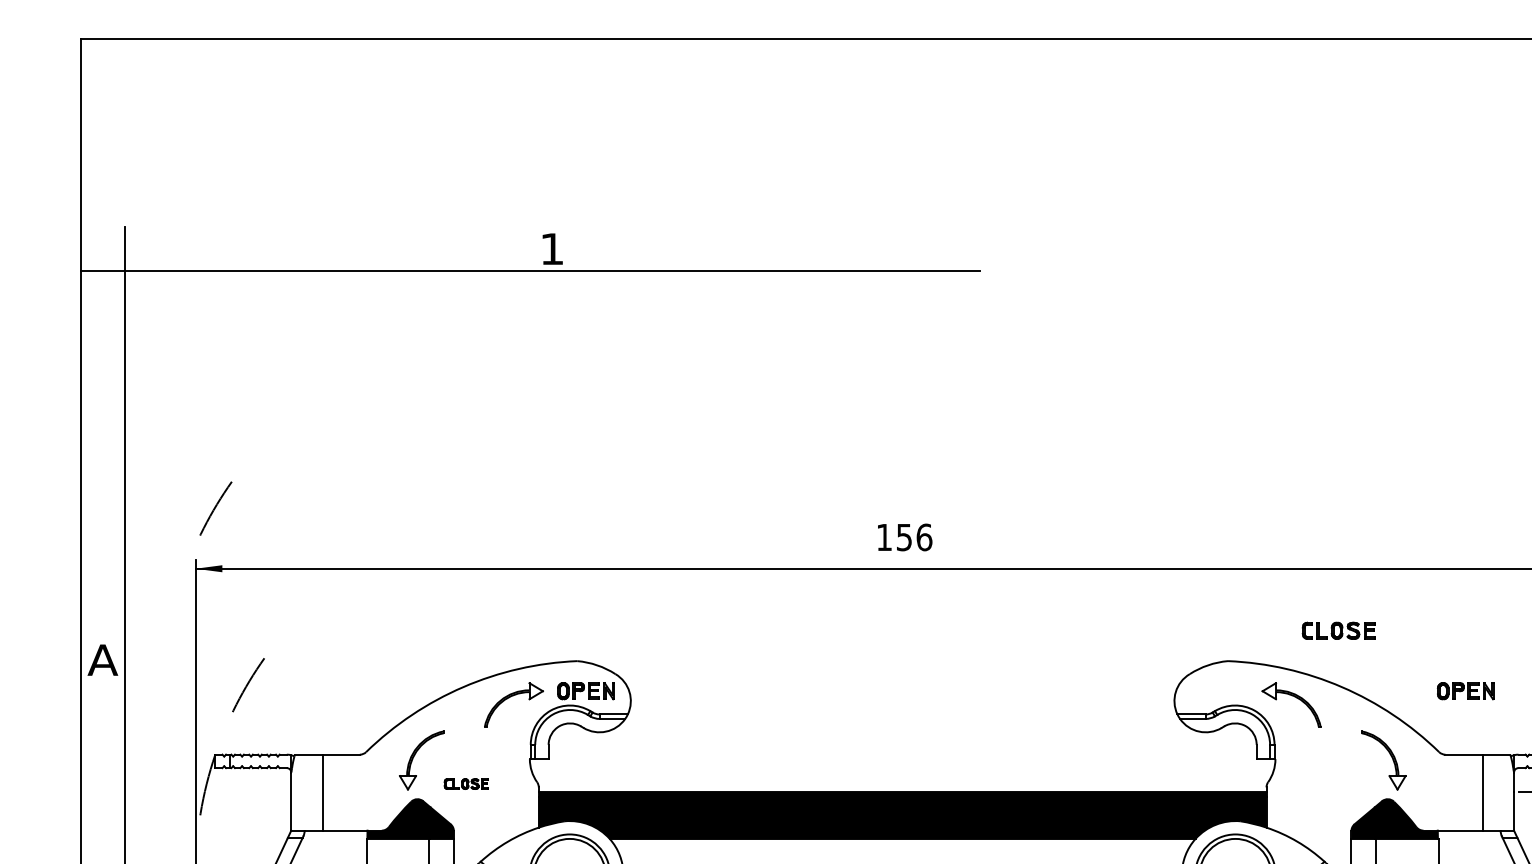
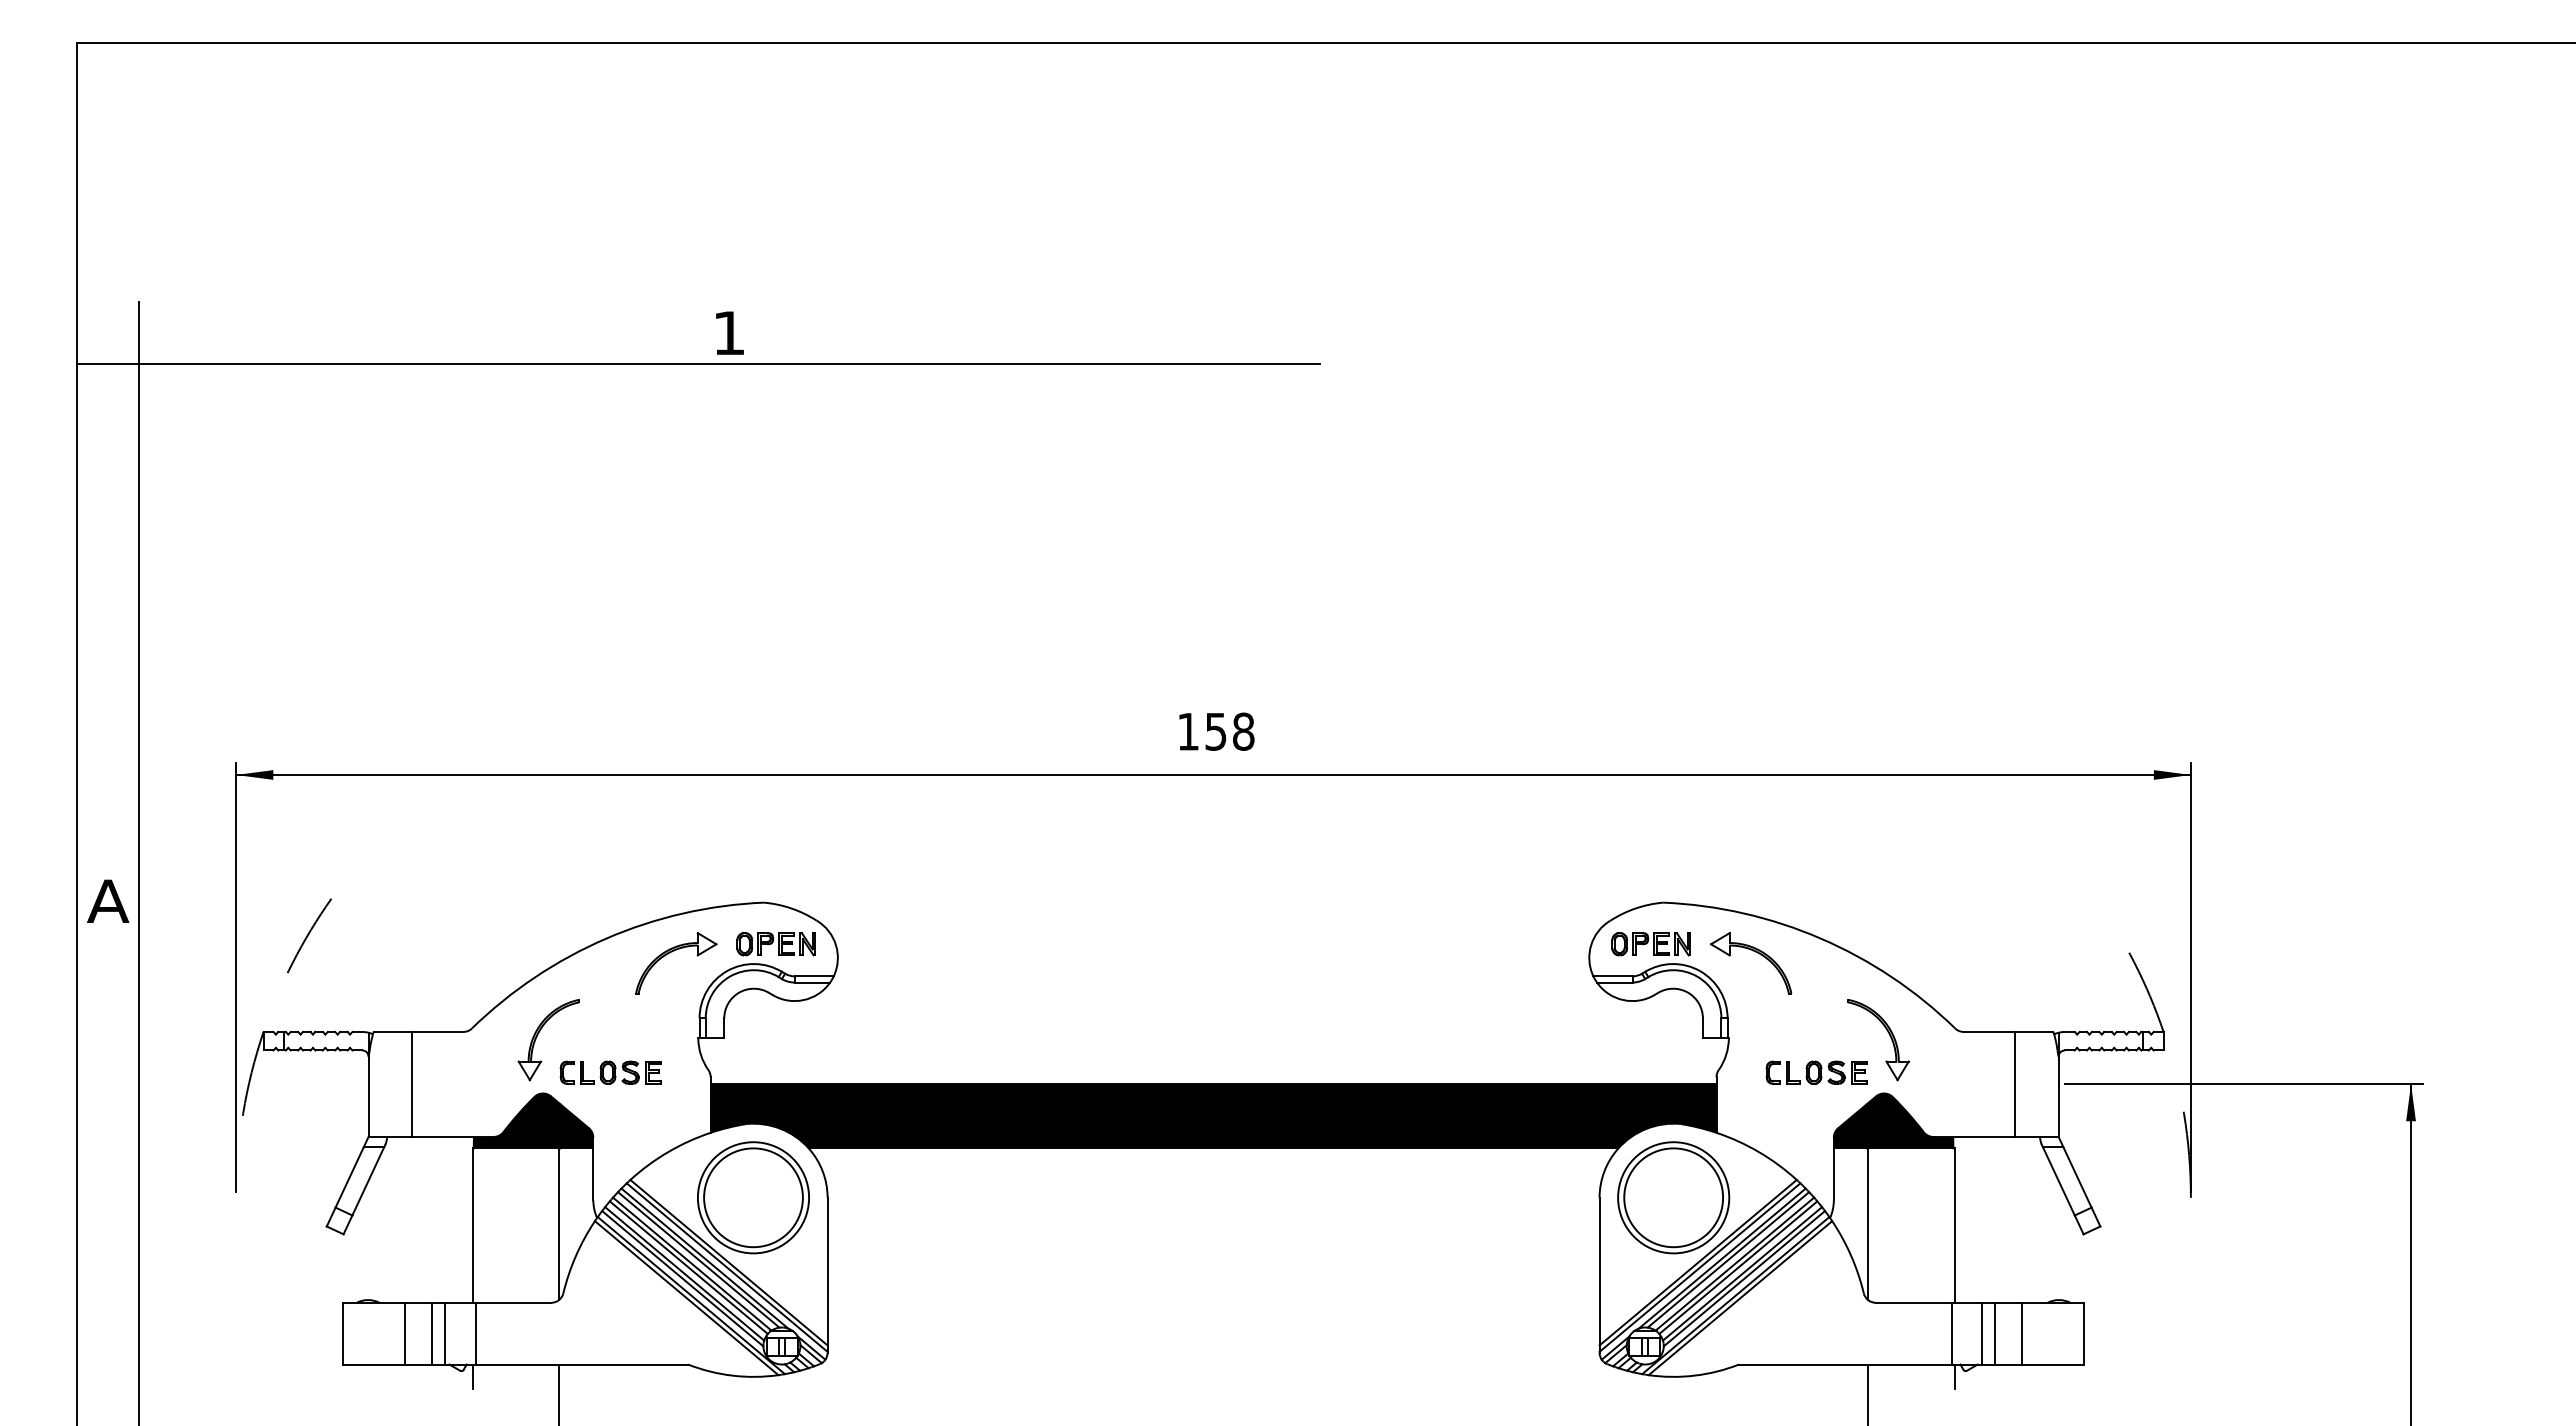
arc: (215, 507) -> (264, 690), removed
text: (924, 537) -> (1243, 731), 156 -> 158
part: (1338, 630) -> (1816, 1072), moved
part: (1465, 691) -> (1650, 944), moved
part: (466, 784) -> (610, 1072), size x1.67

